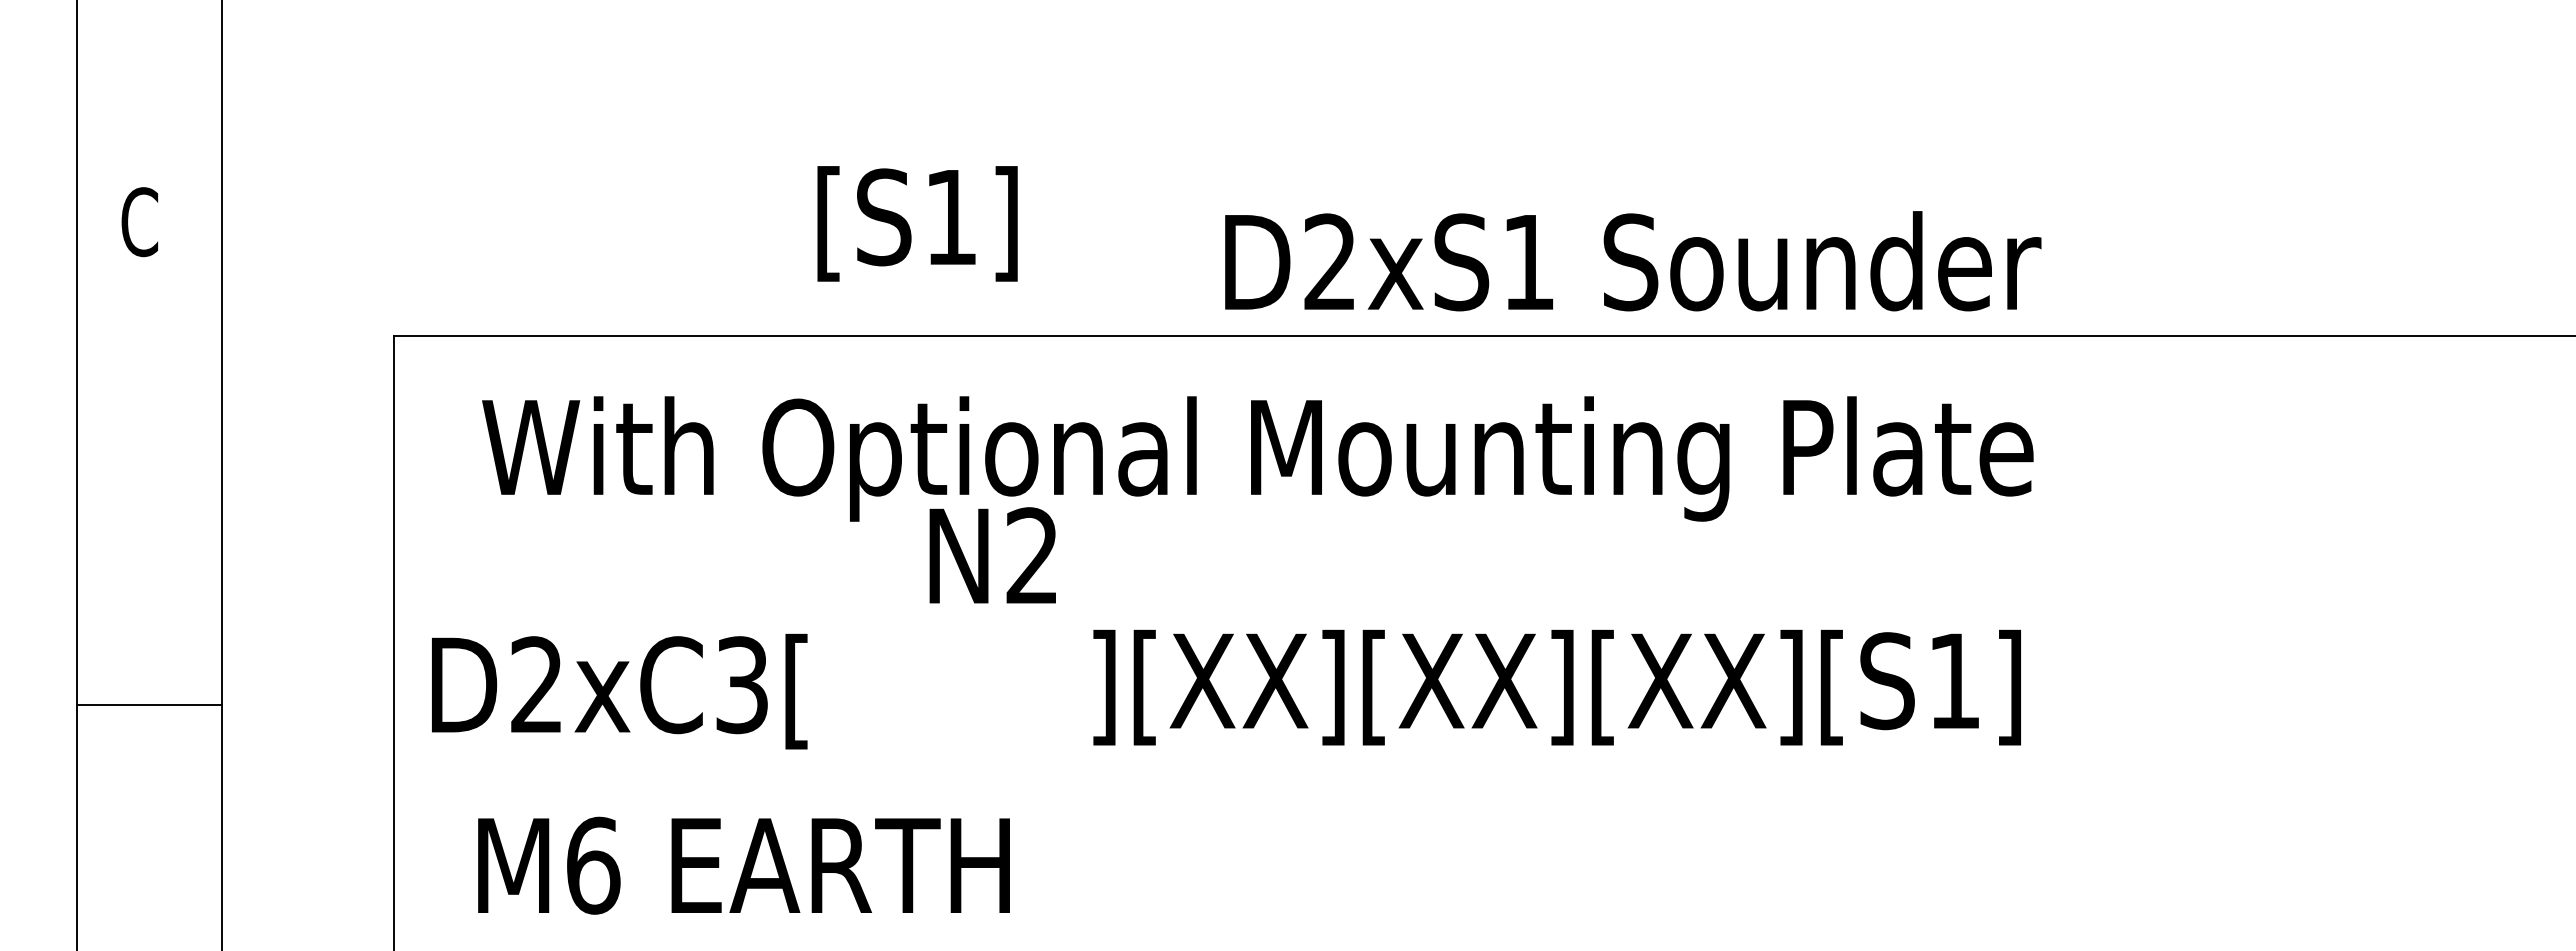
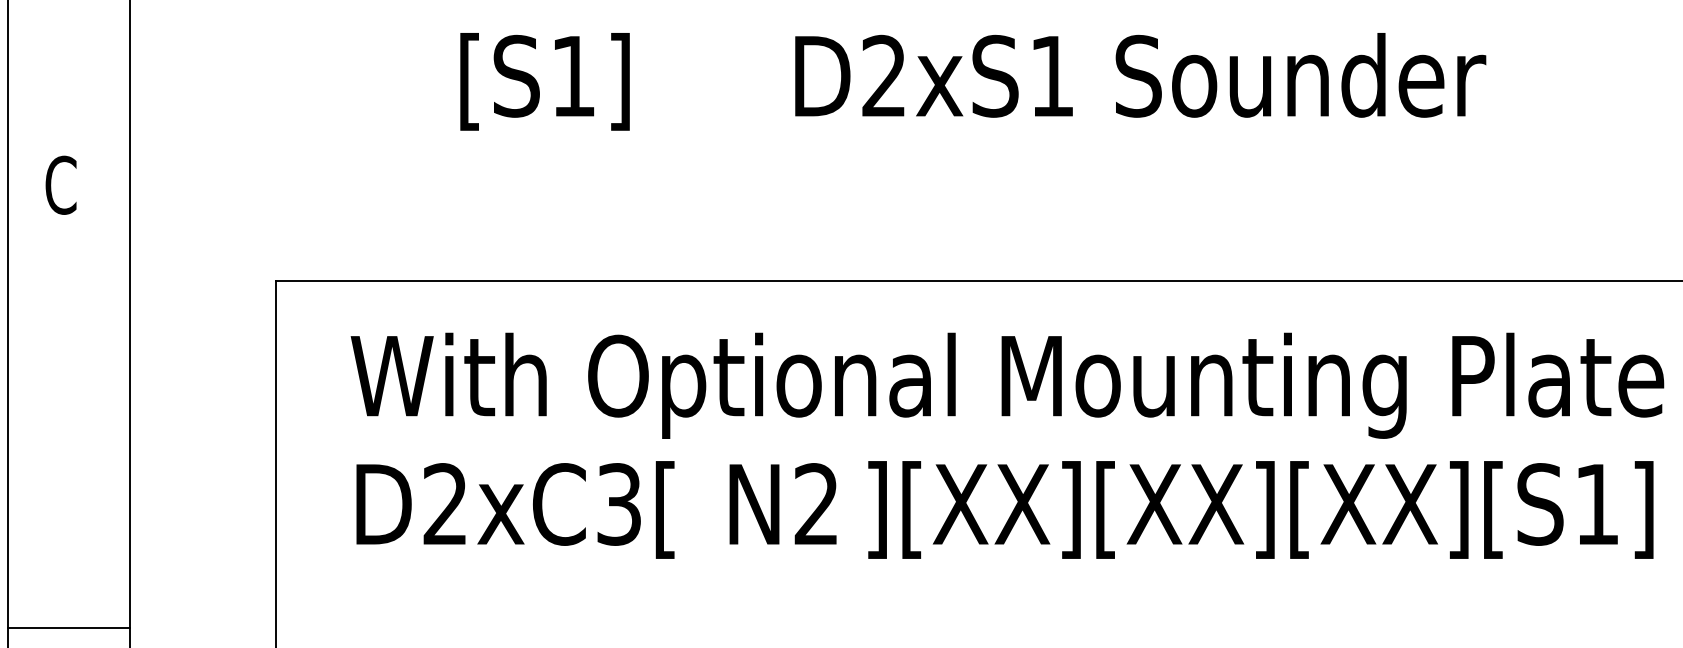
text: (917, 223) -> (544, 81), moved
text: (1633, 261) -> (1140, 75), moved
text: (992, 555) -> (782, 503), moved
text: (1556, 687) -> (1260, 509), moved
text: (619, 691) -> (515, 509), moved
line: (149, 704) -> (69, 628), moved

